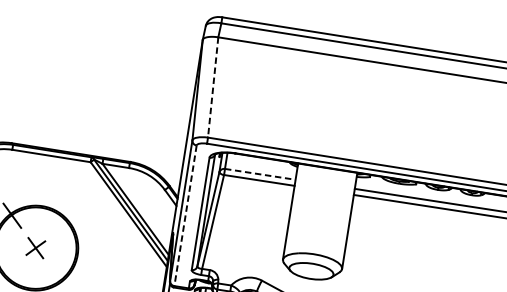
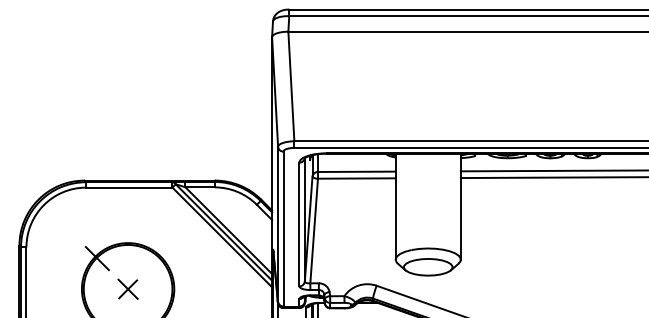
line: (213, 87) -> (291, 86), dashed -> solid
line: (260, 174) -> (356, 171), dashed -> solid
line: (185, 216) -> (283, 229), dashed -> solid

